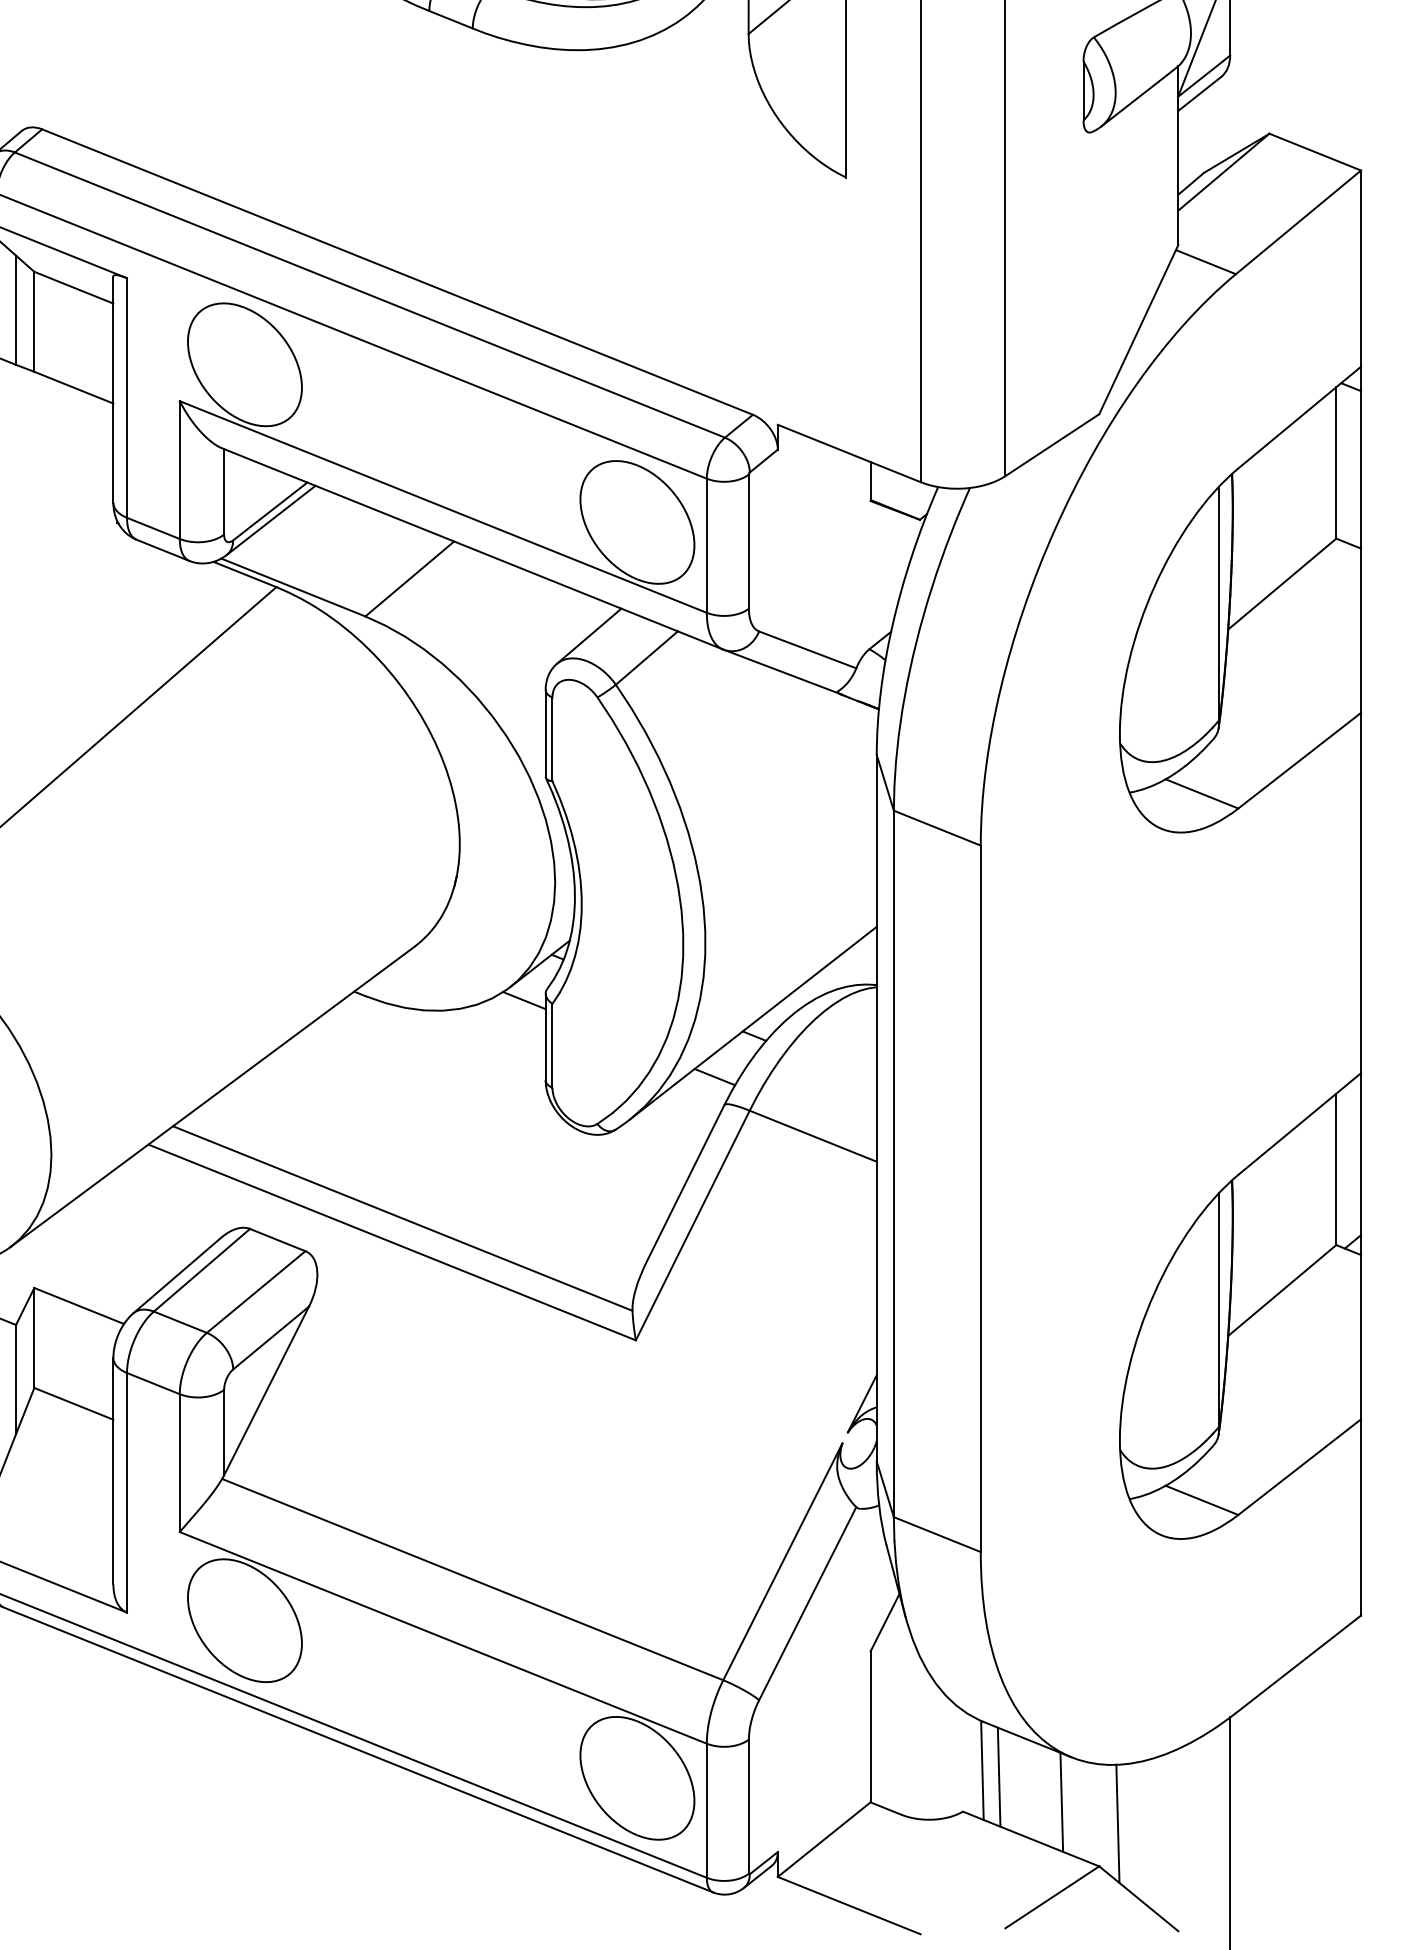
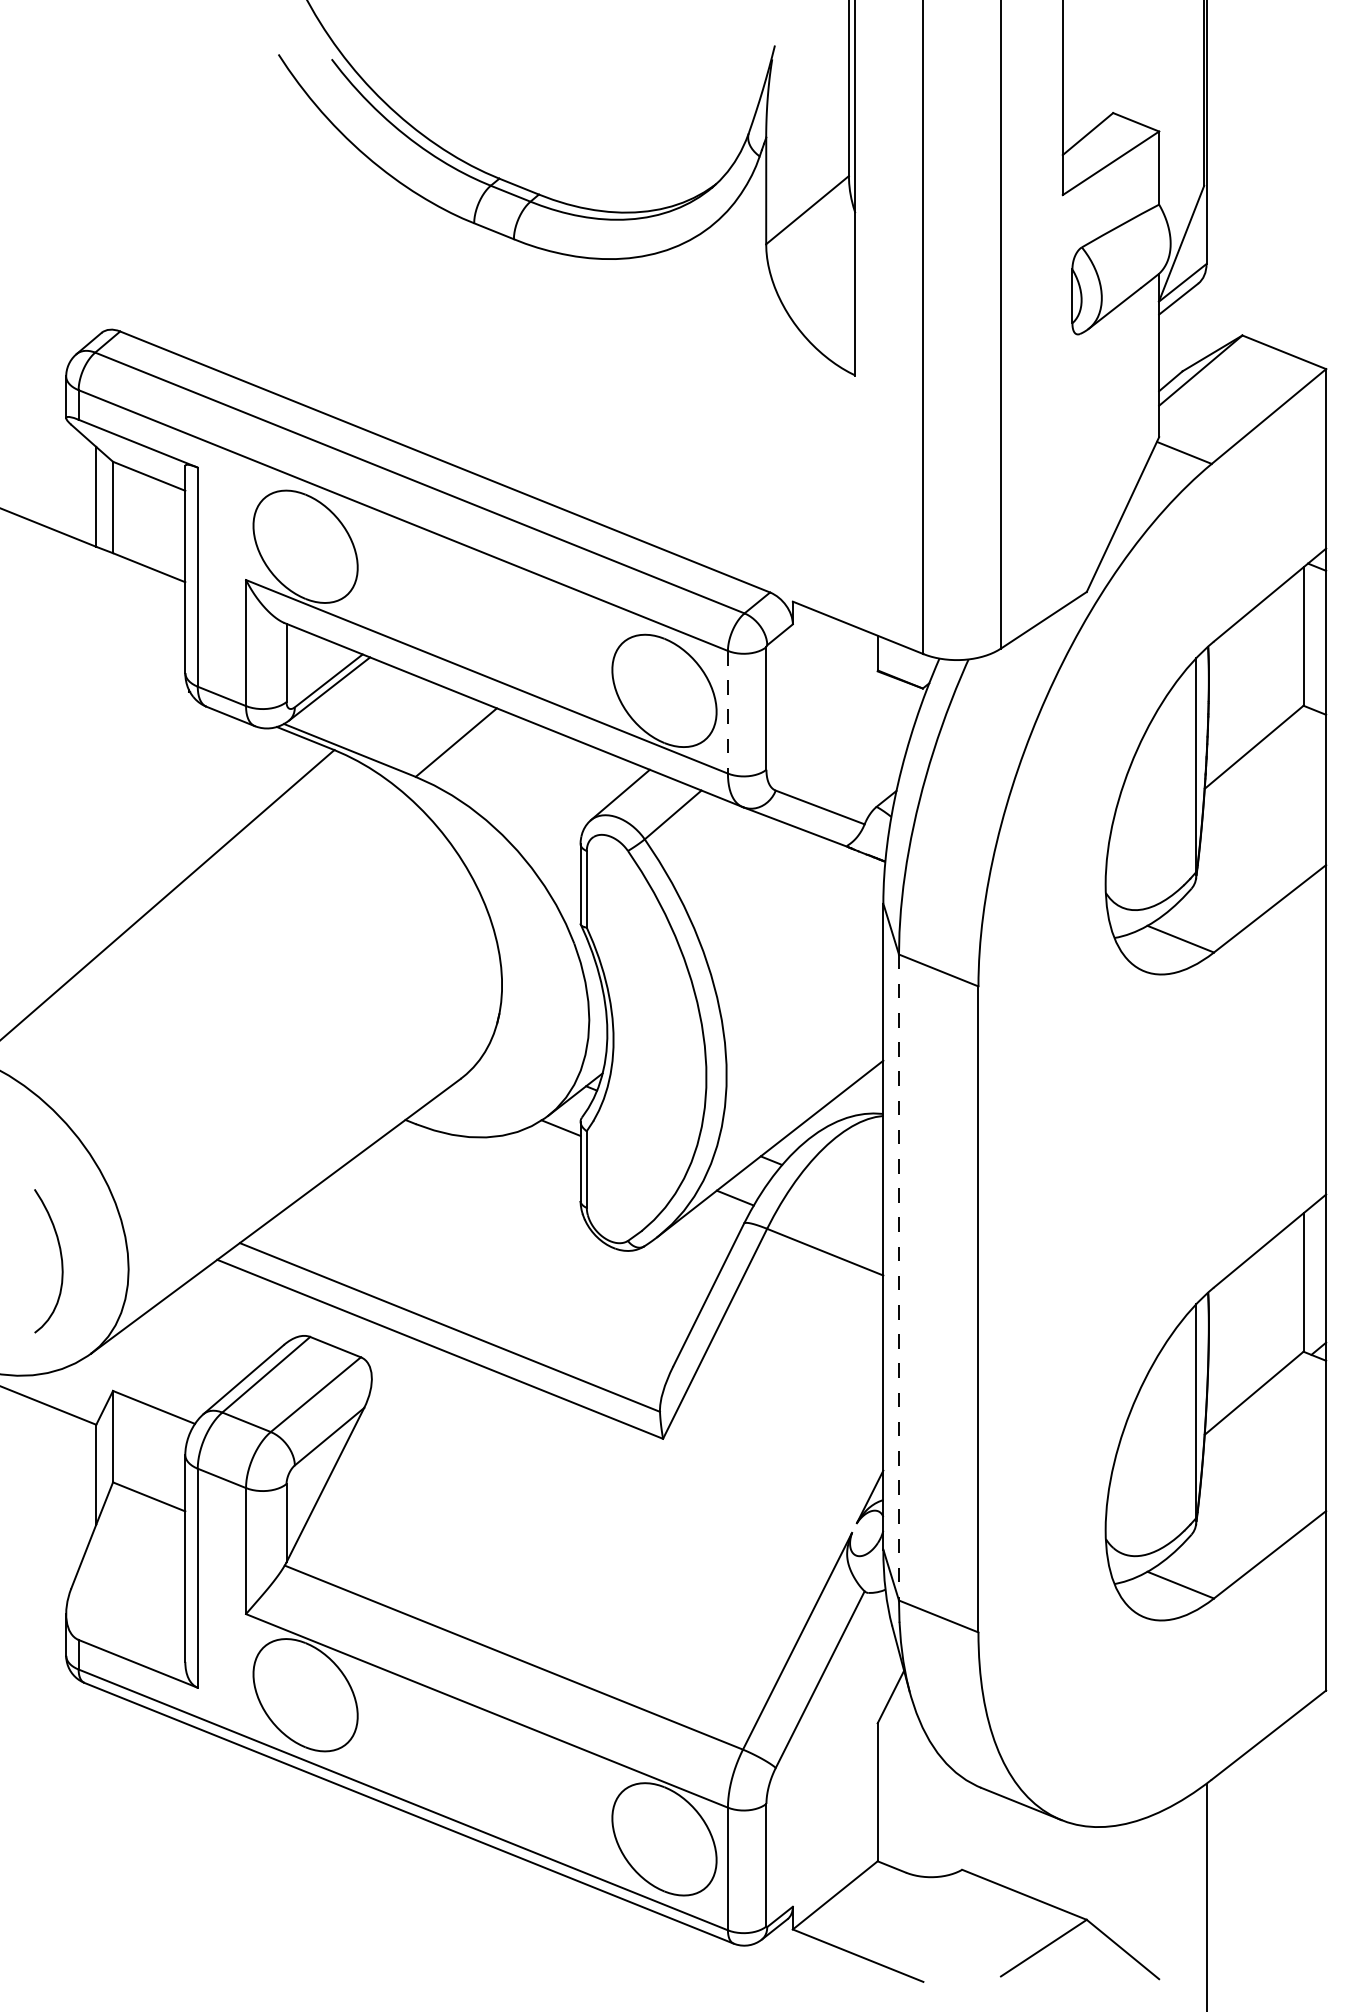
line: (706, 546) -> (727, 712), solid -> dashed
line: (893, 1163) -> (898, 1277), solid -> dashed
line: (981, 1769) -> (979, 1831), removed
line: (999, 1777) -> (995, 1838), removed
line: (1061, 1802) -> (1052, 1861), removed
line: (1117, 1823) -> (1103, 1880), removed

